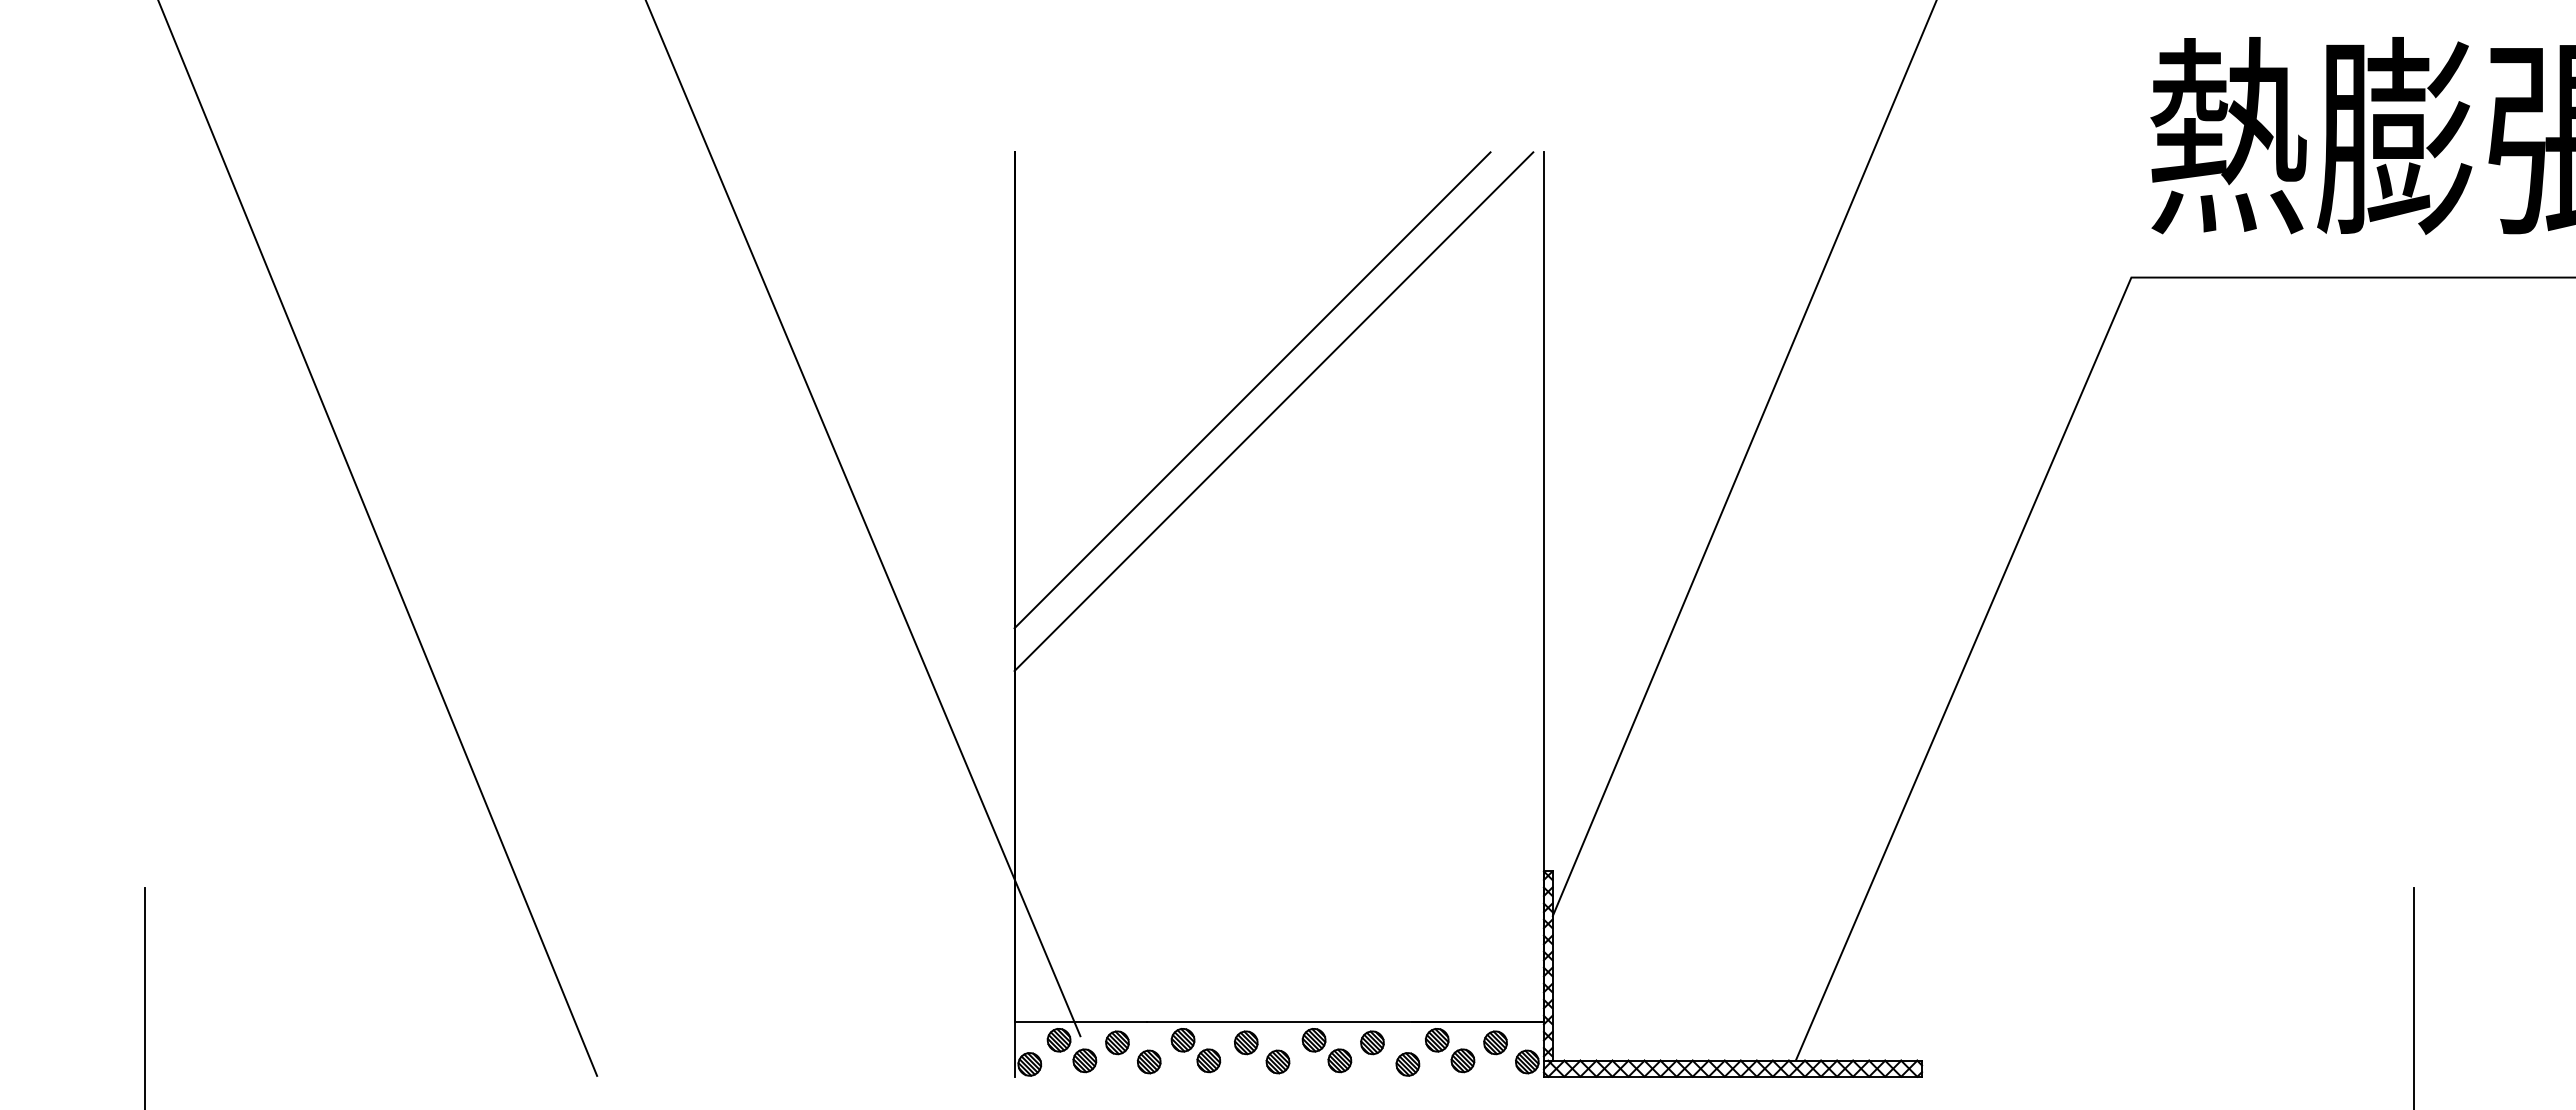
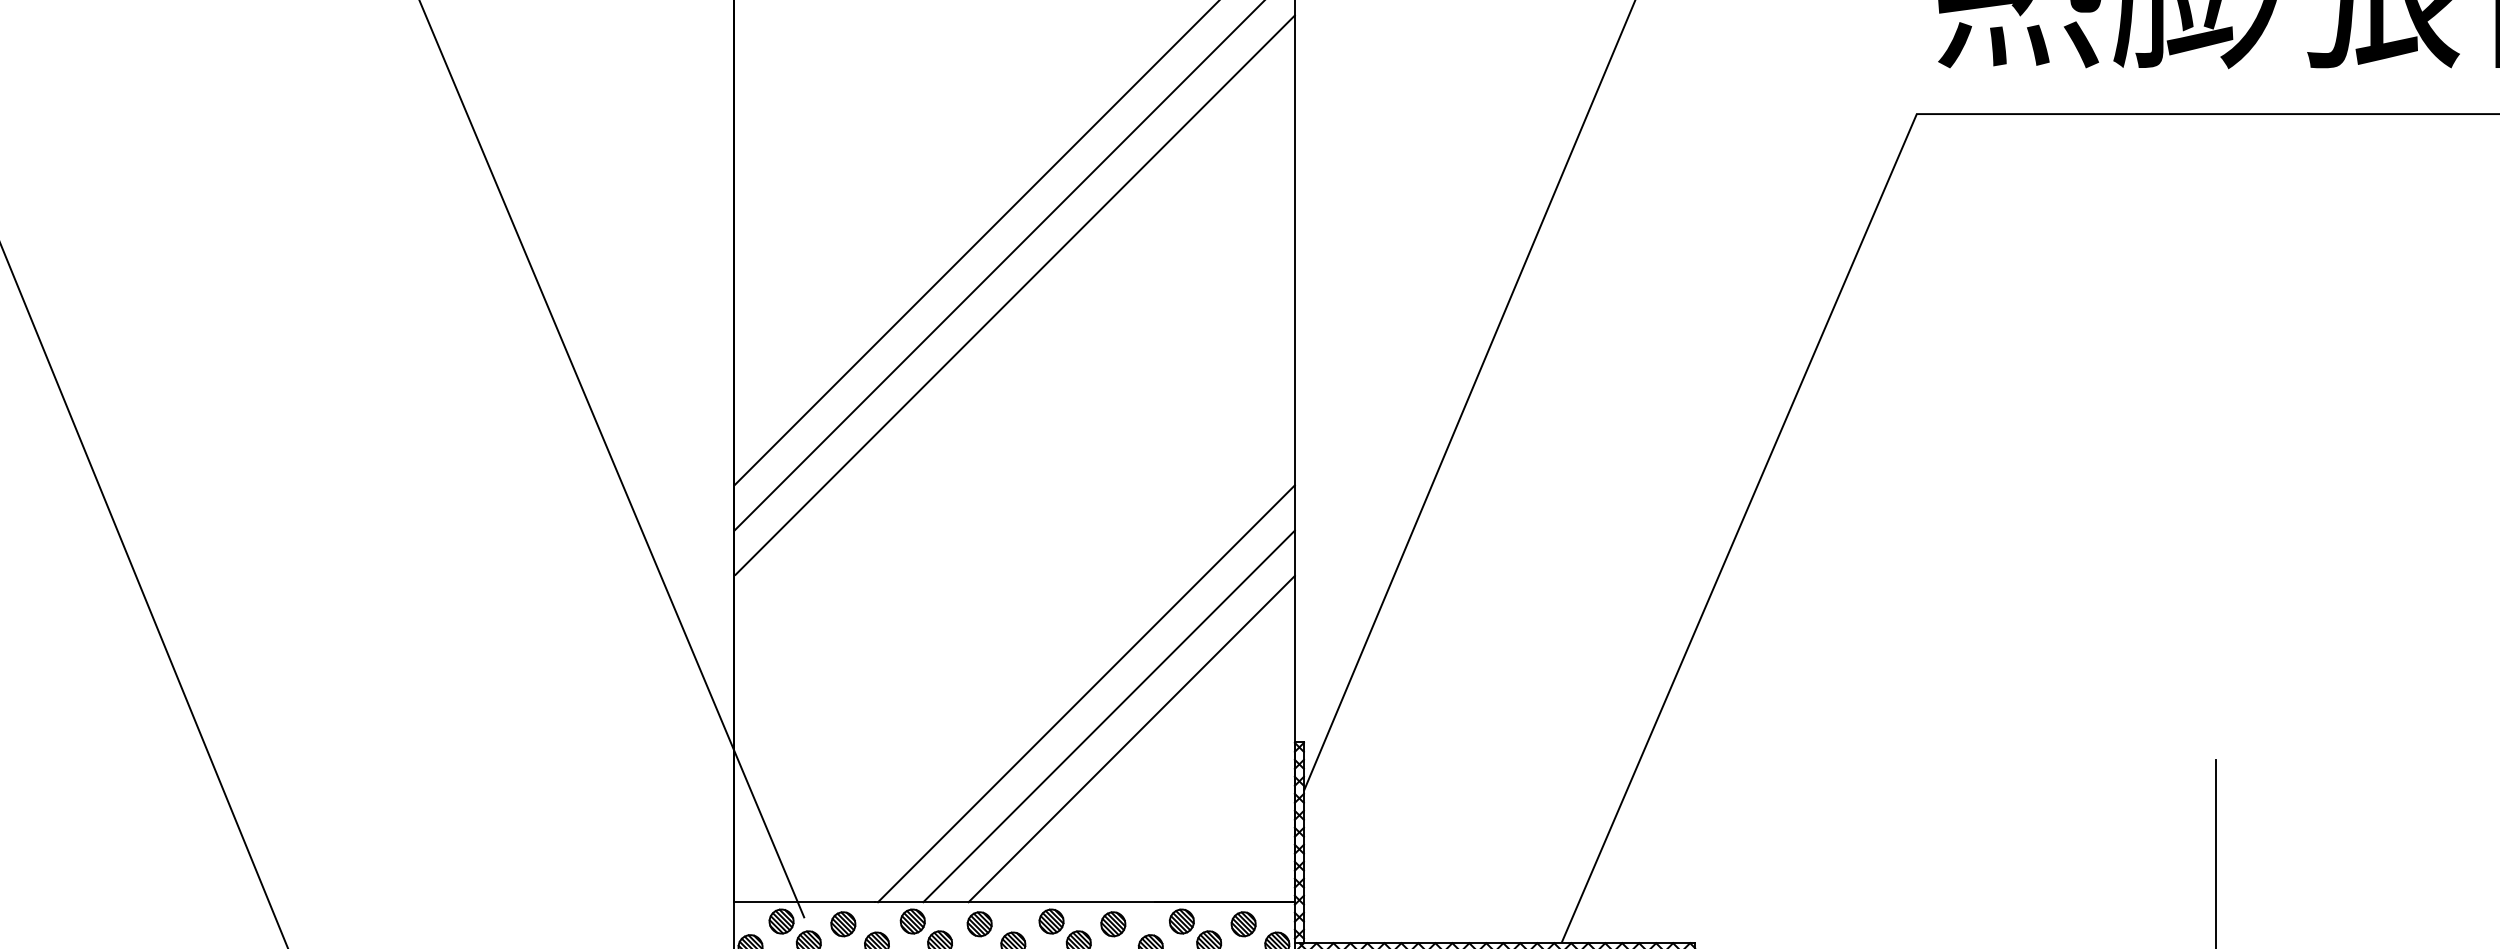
line: (1279, 448) -> (1014, 295), added
line: (1346, 824) -> (1085, 693), added
line: (1368, 846) -> (1109, 716), added
line: (1389, 867) -> (1131, 738), added

